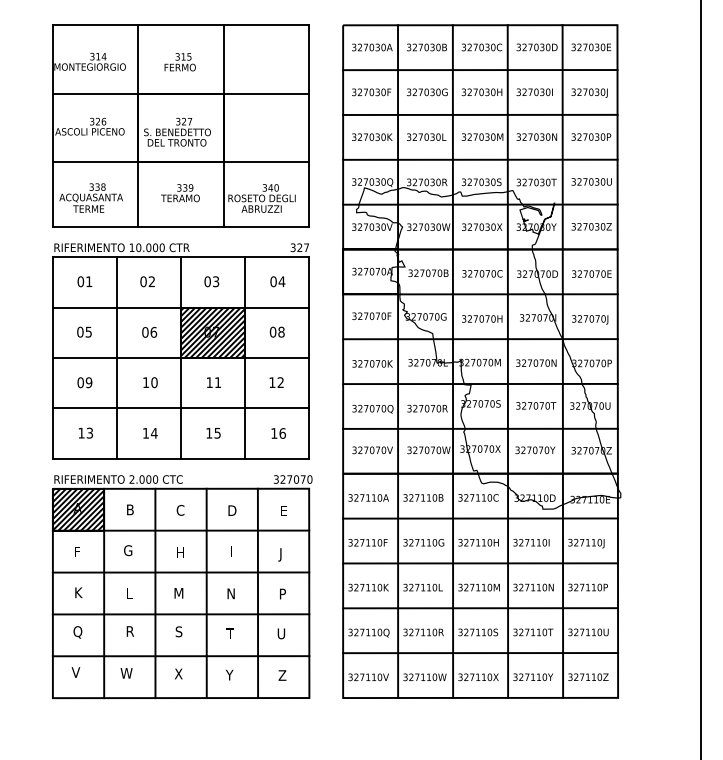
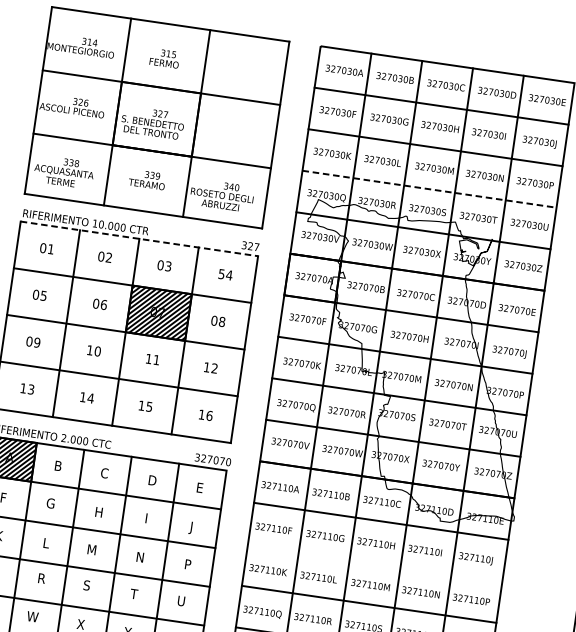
line: (480, 159) -> (429, 188), solid -> dashed
line: (181, 257) -> (139, 239), solid -> dashed
text: (273, 281) -> (221, 273), 04 -> 54
line: (480, 563) -> (375, 562), removed

